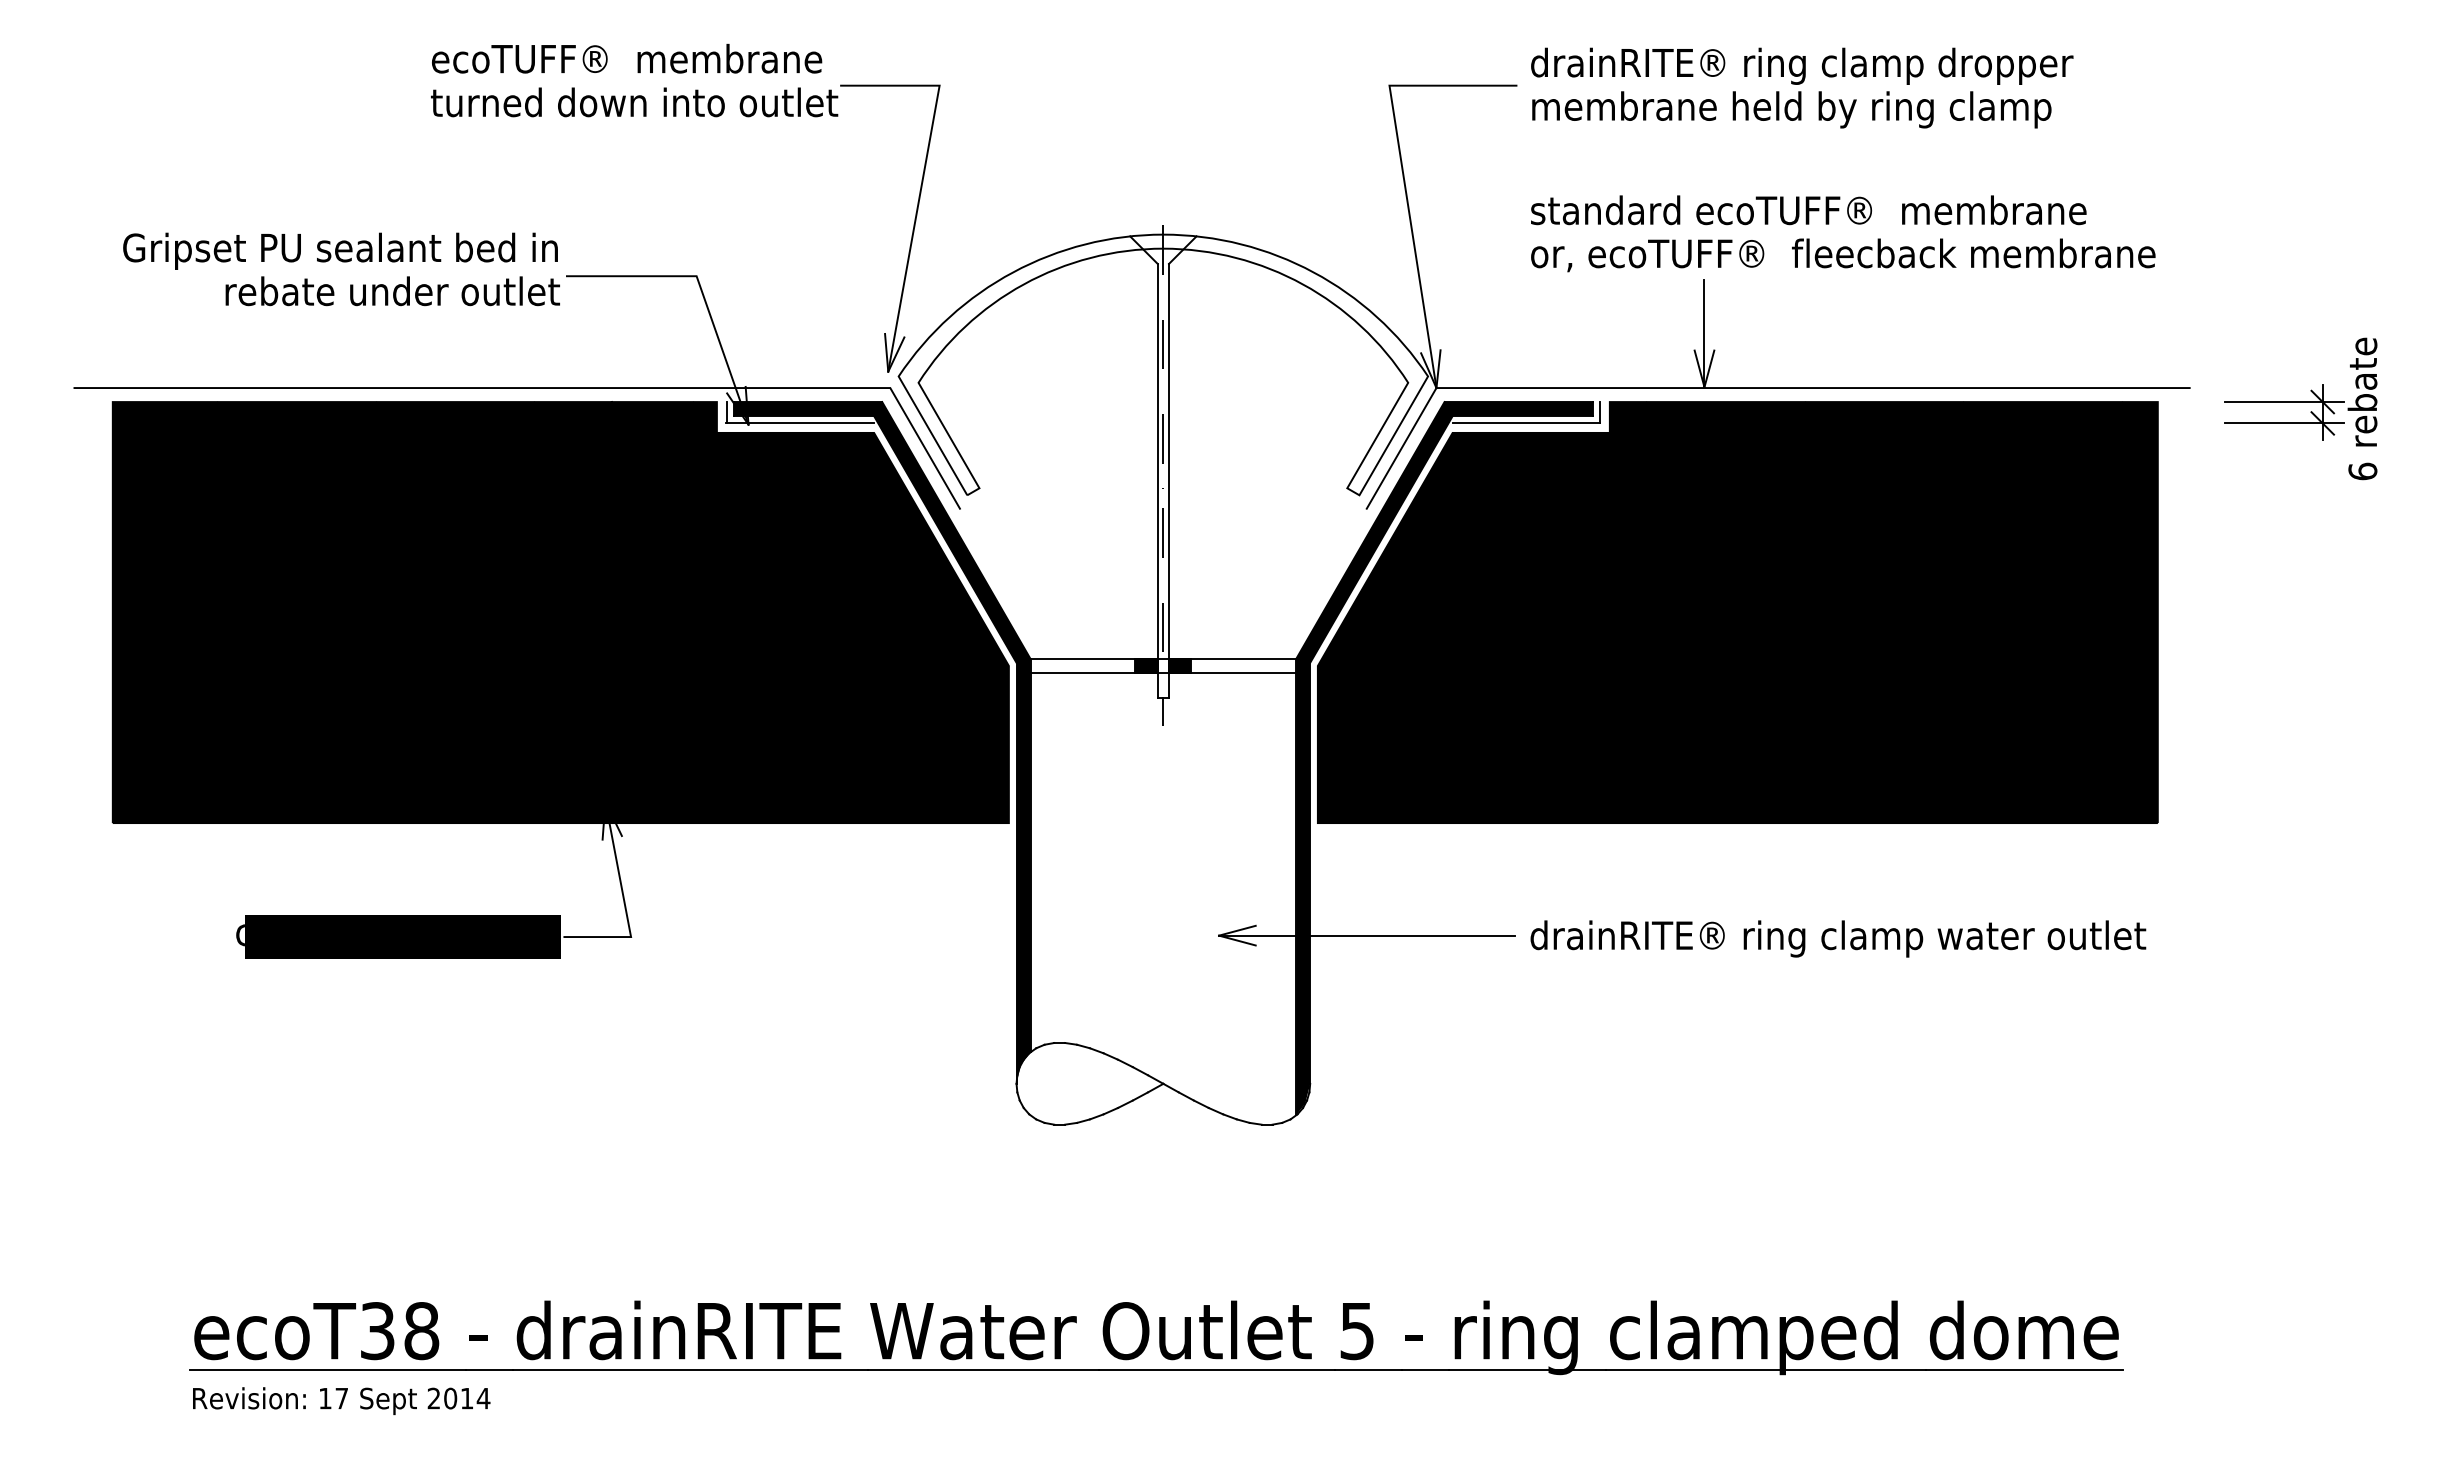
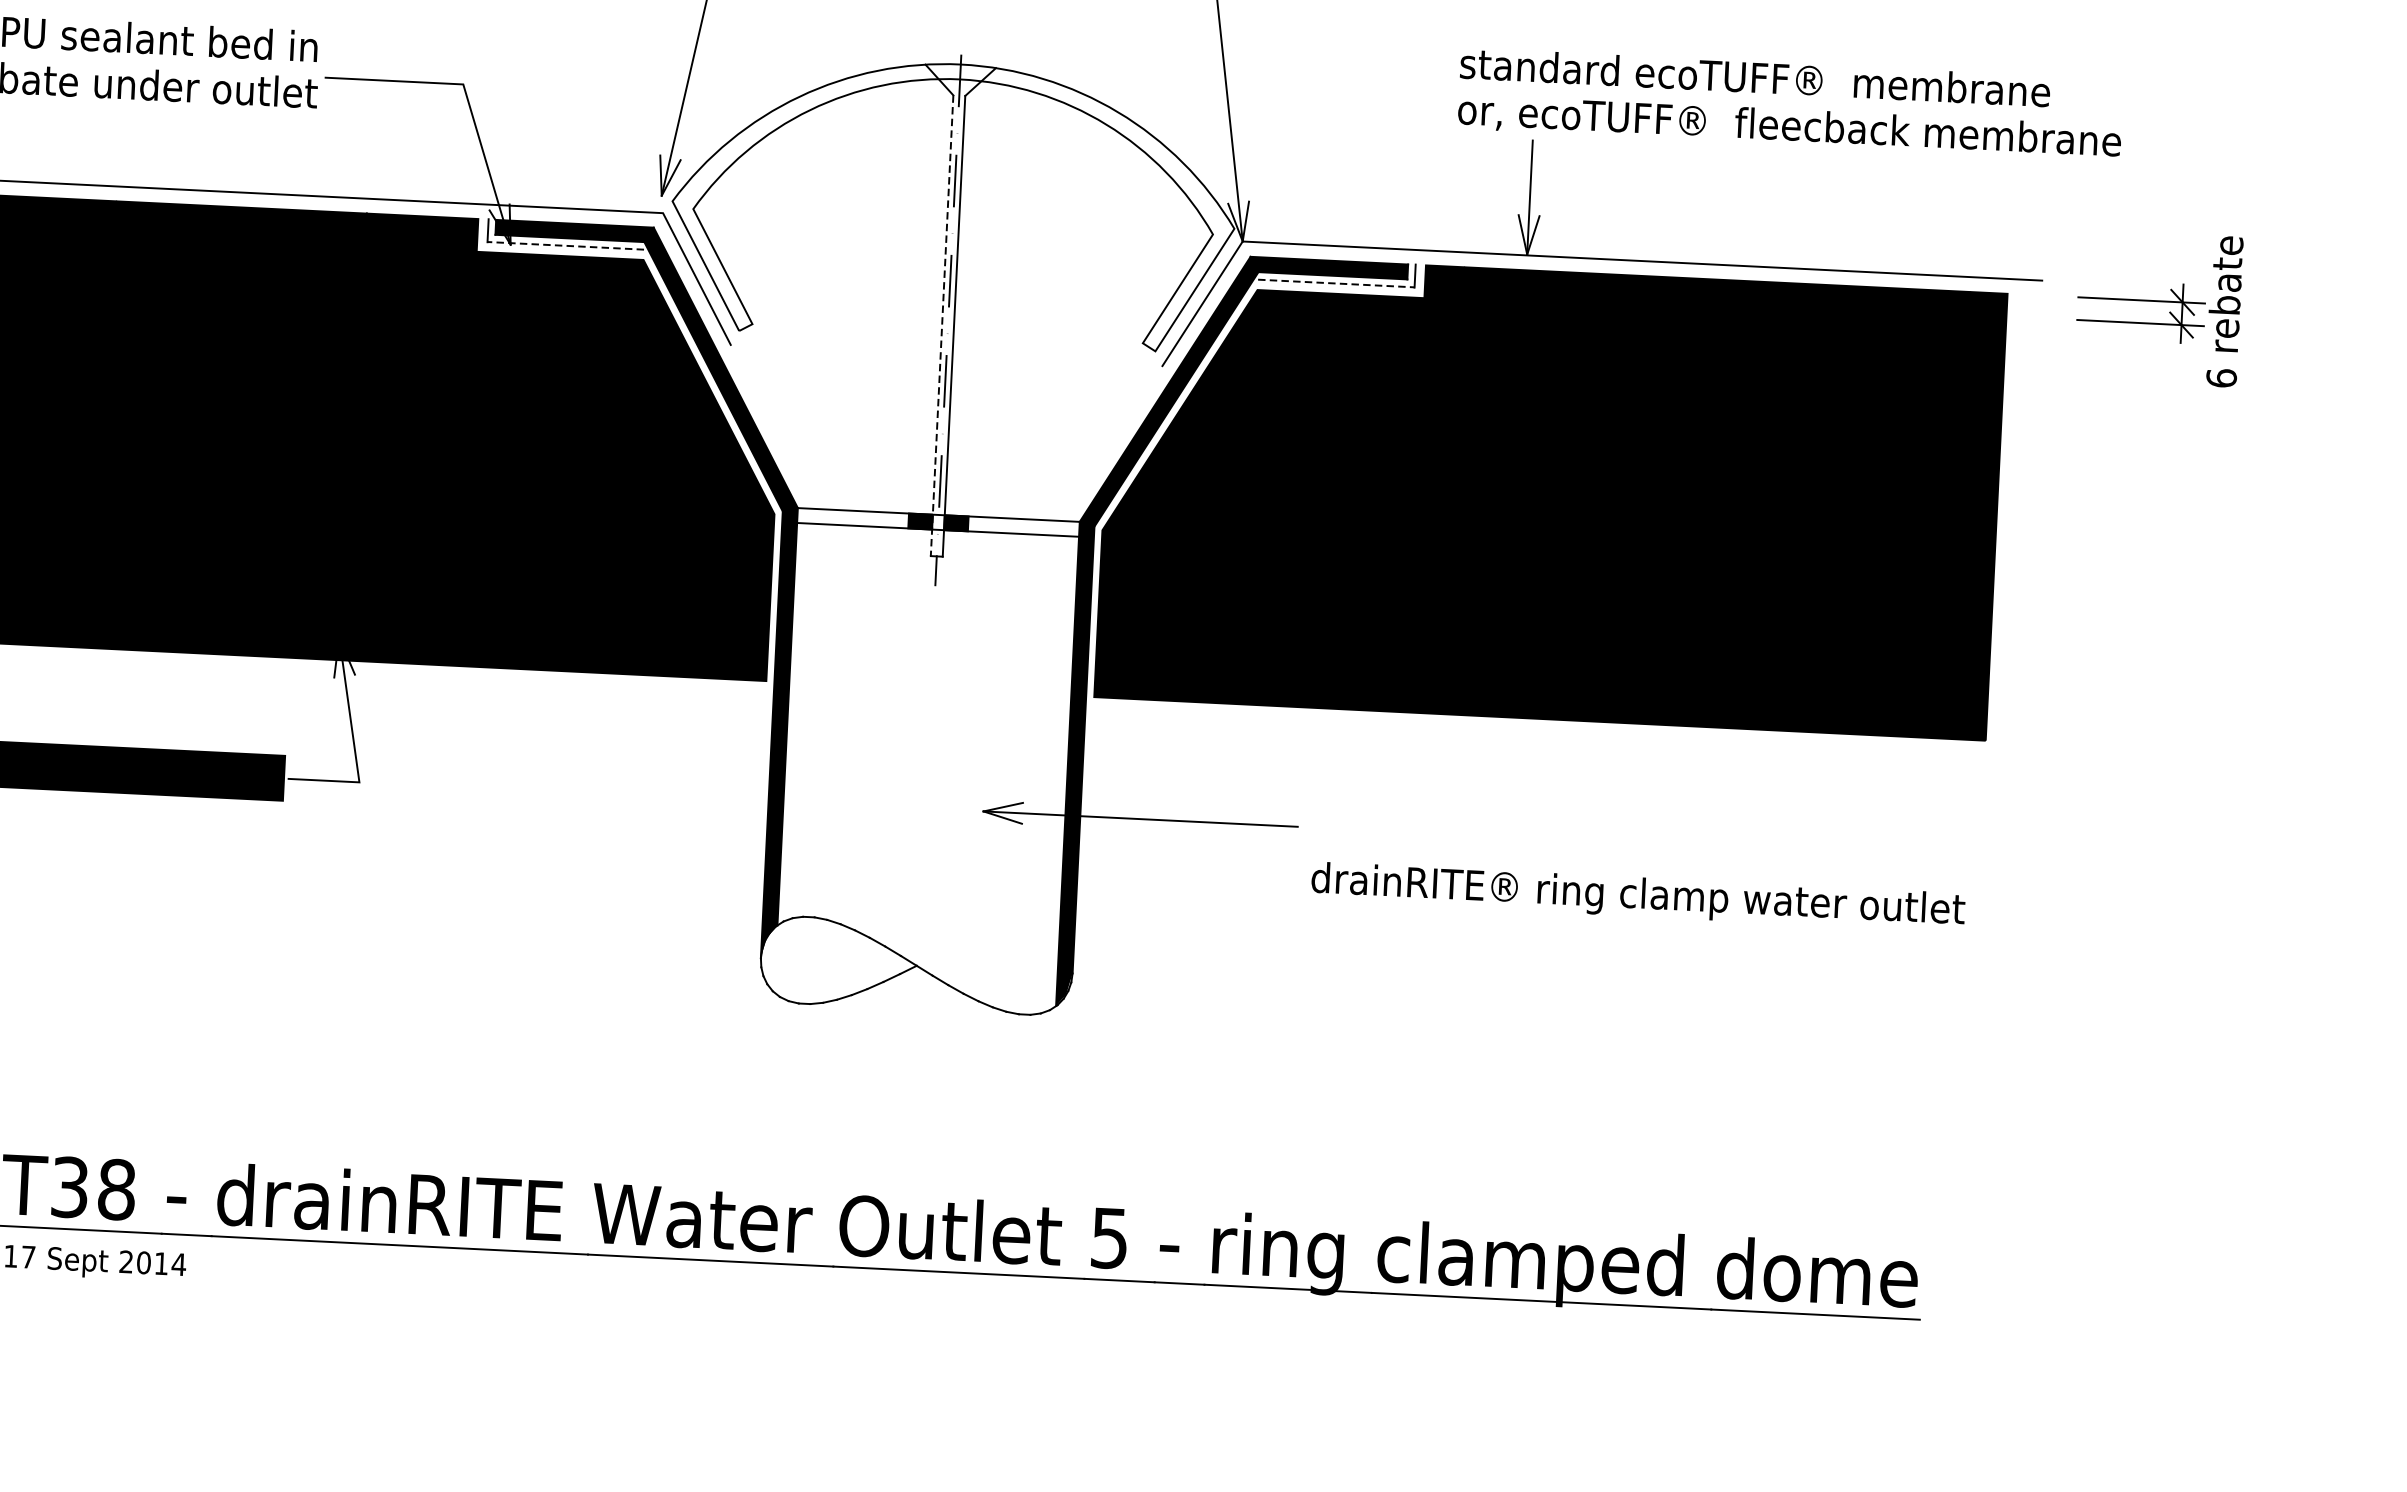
text: (1843, 233) -> (1790, 103), moved
line: (800, 423) -> (565, 246), solid -> dashed
line: (1526, 423) -> (1336, 283), solid -> dashed
line: (1157, 481) -> (941, 326), solid -> dashed
text: (1838, 938) -> (1638, 896), moved

